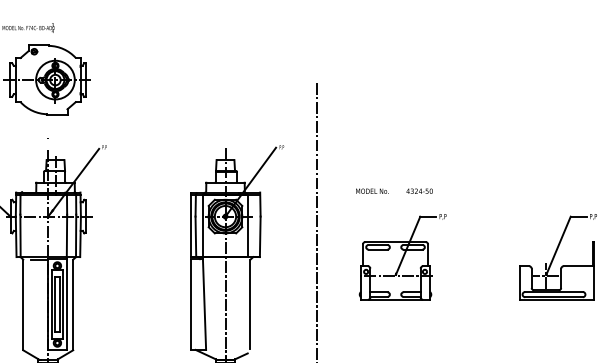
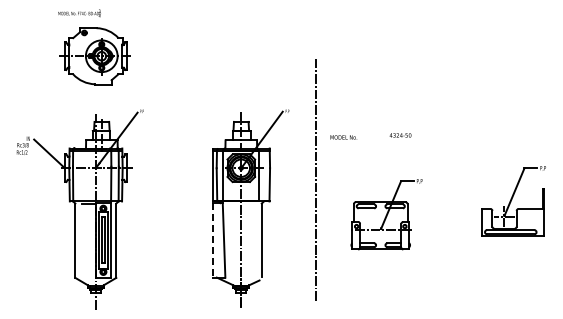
text: (372, 191) -> (343, 137), moved
text: (419, 191) -> (400, 135), moved
part: (402, 257) -> (386, 214), moved
line: (190, 304) -> (212, 240), solid -> dashed

